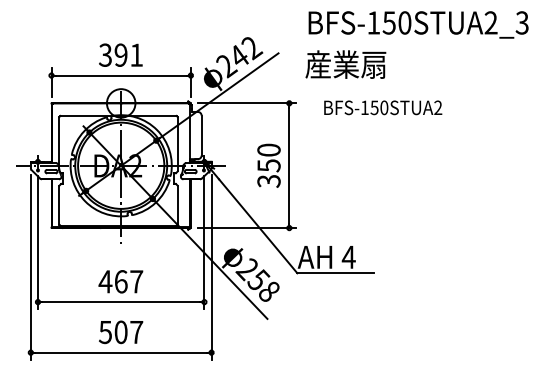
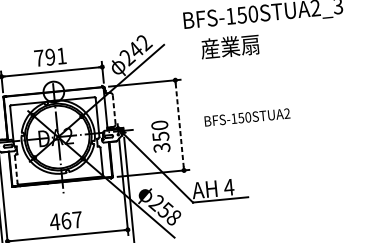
text: (105, 54) -> (39, 57), 391 -> 791
text: (345, 64) -> (229, 46), moved
text: (383, 107) -> (247, 117), moved
line: (201, 135) -> (114, 109), solid -> dashed
text: (268, 165) -> (160, 136), moved
line: (289, 166) -> (179, 125), solid -> dashed
line: (59, 205) -> (16, 170), solid -> dashed

